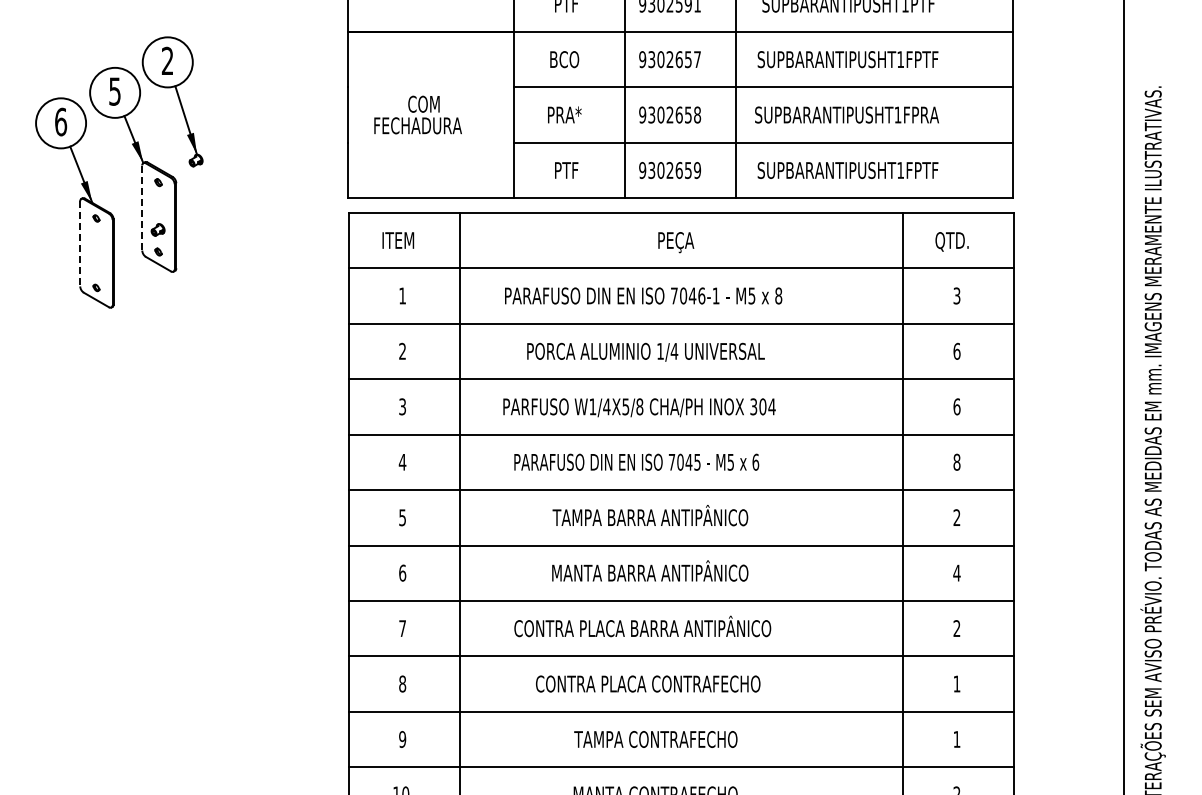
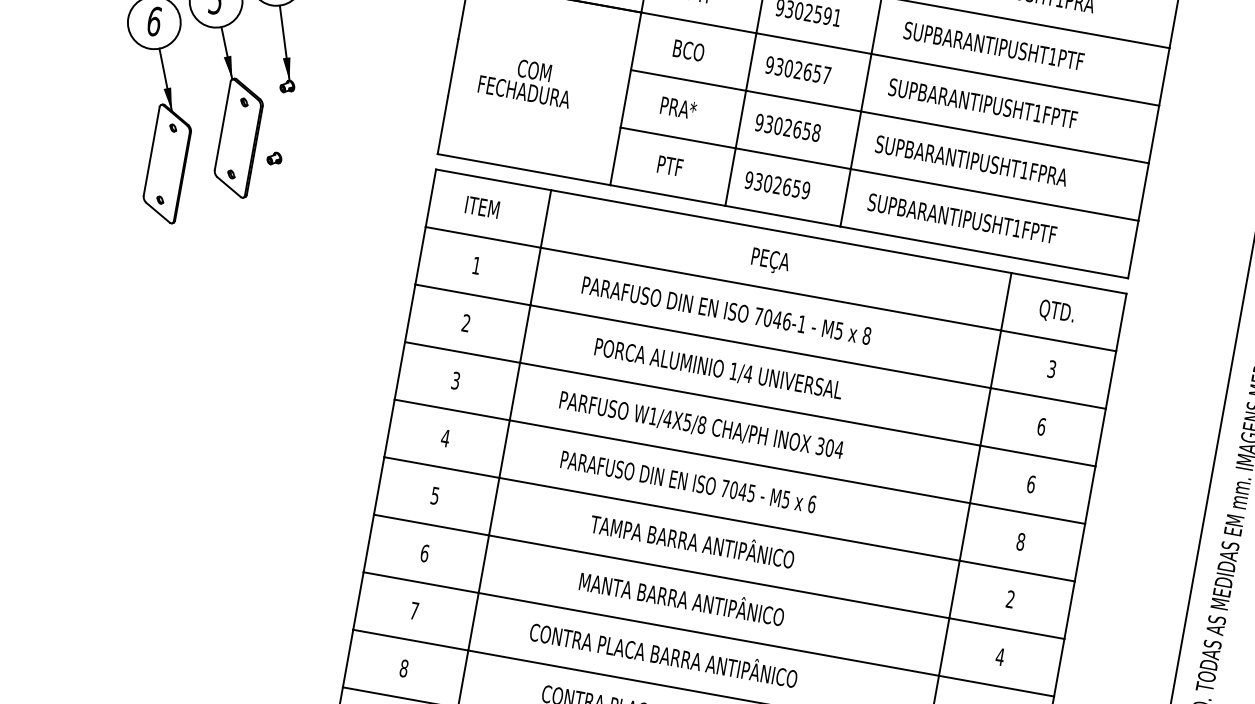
line: (142, 208) -> (222, 126), dashed -> solid
part: (157, 229) -> (274, 158), moved
line: (80, 243) -> (152, 151), dashed -> solid

